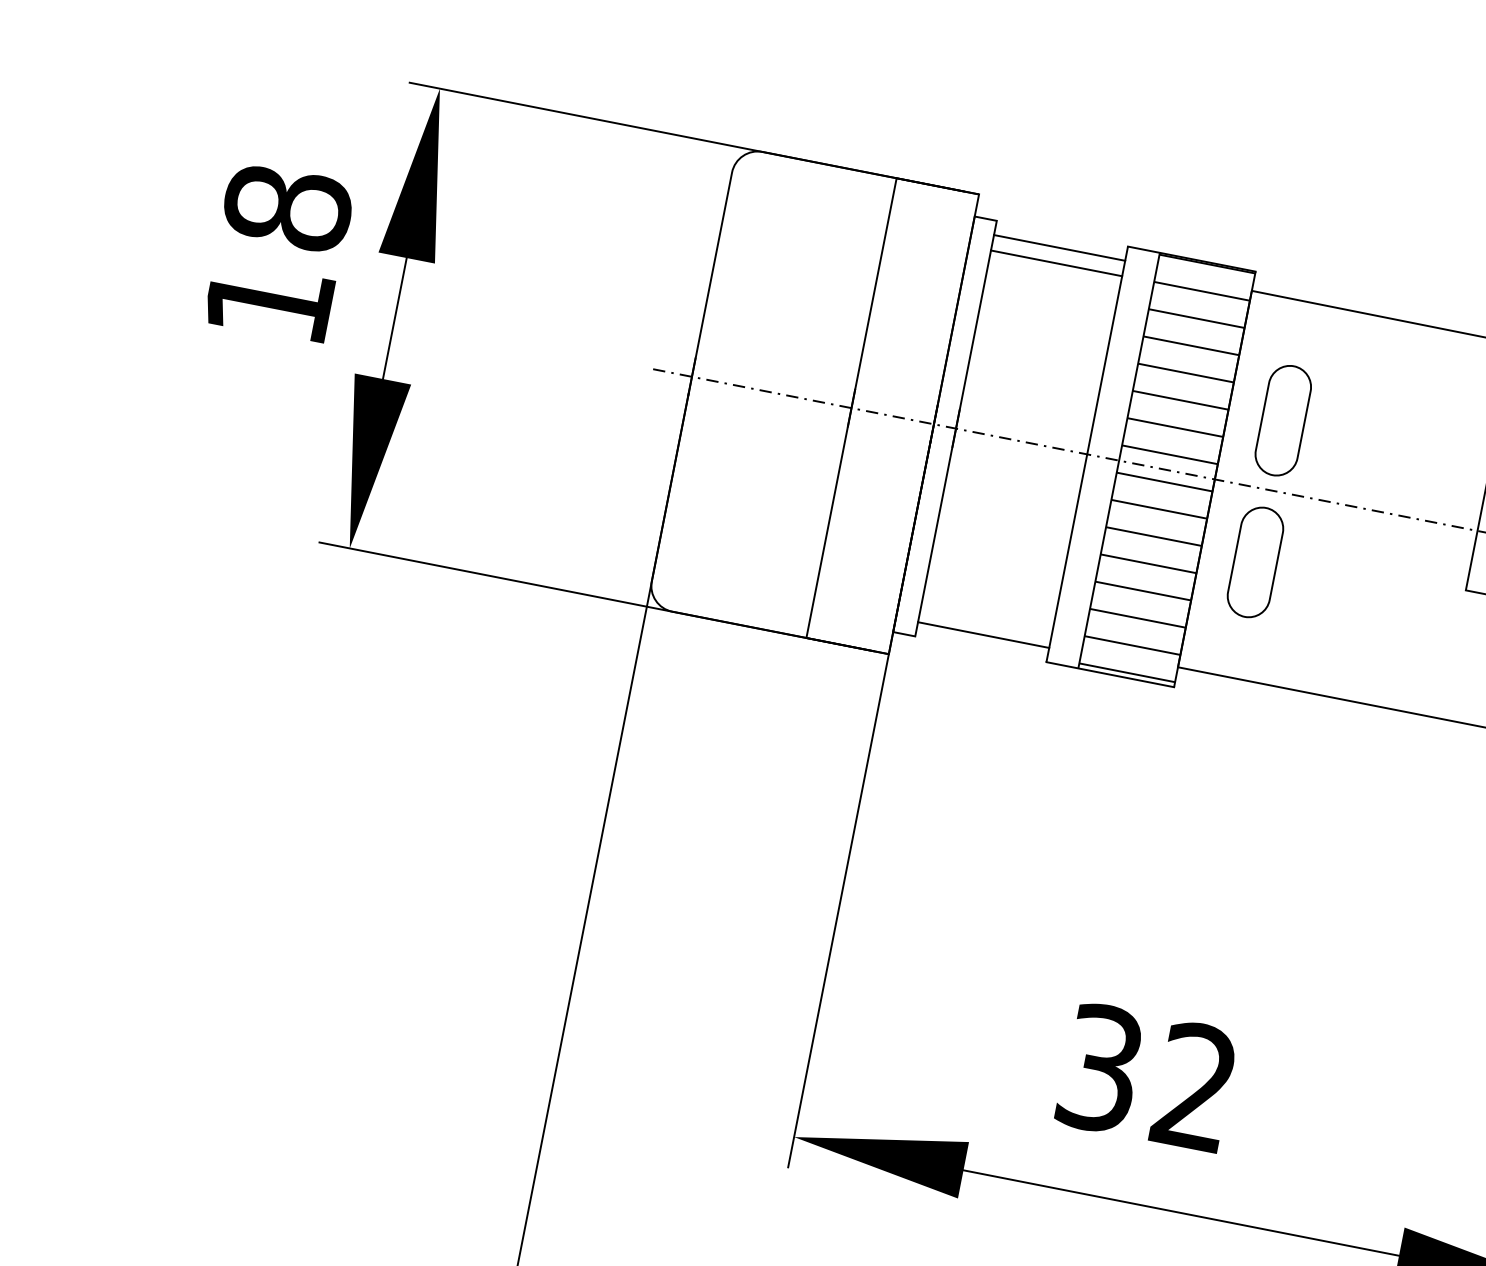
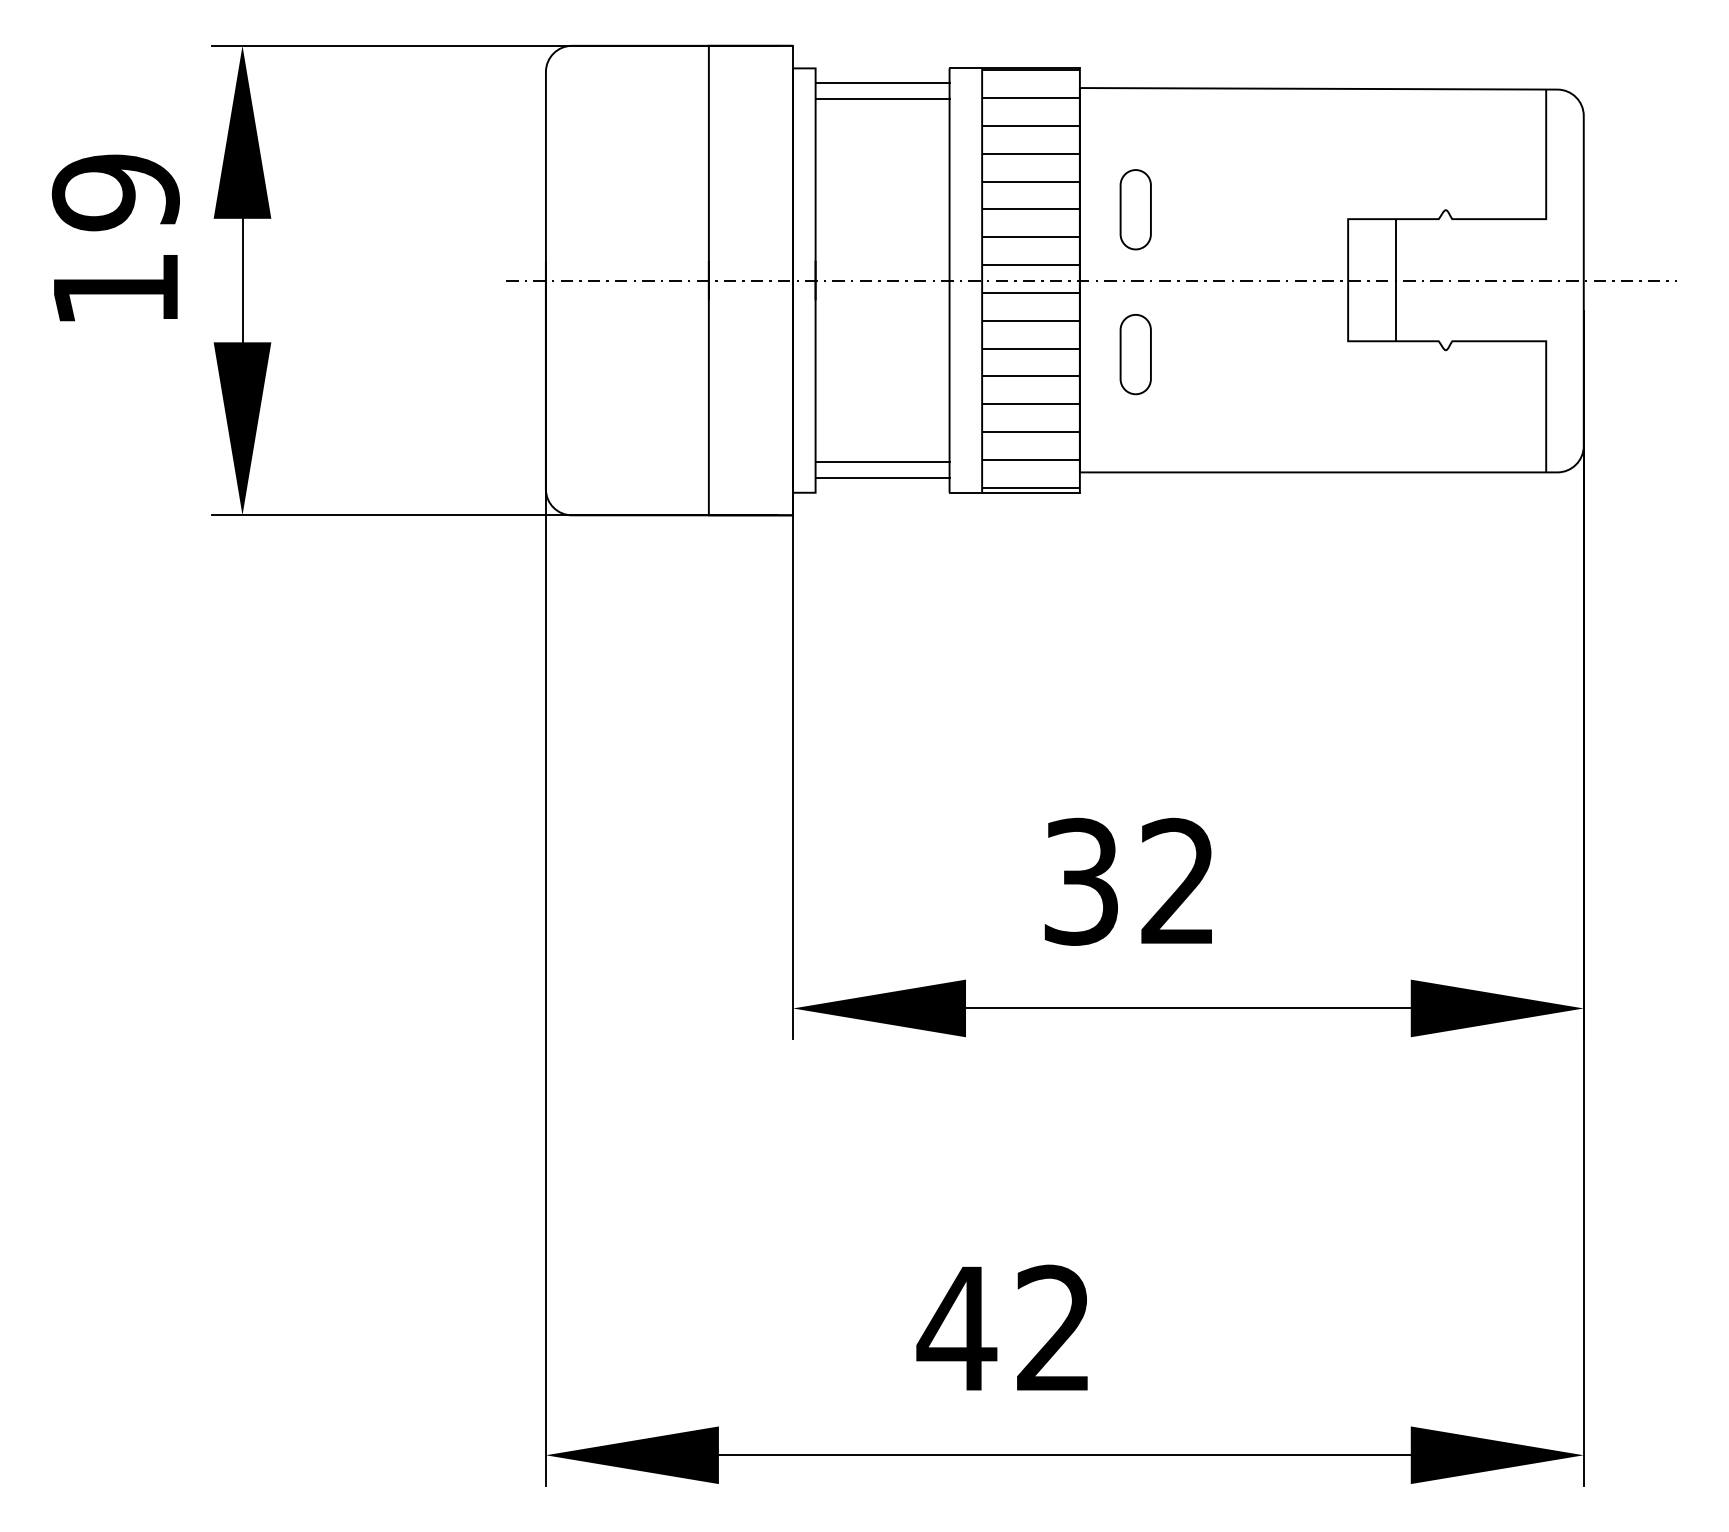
text: (287, 207) -> (115, 192), 18 -> 19
part: (1282, 420) -> (1135, 209), size x0.71
part: (1255, 562) -> (1135, 354), size x0.71
line: (986, 619) -> (882, 462), added

